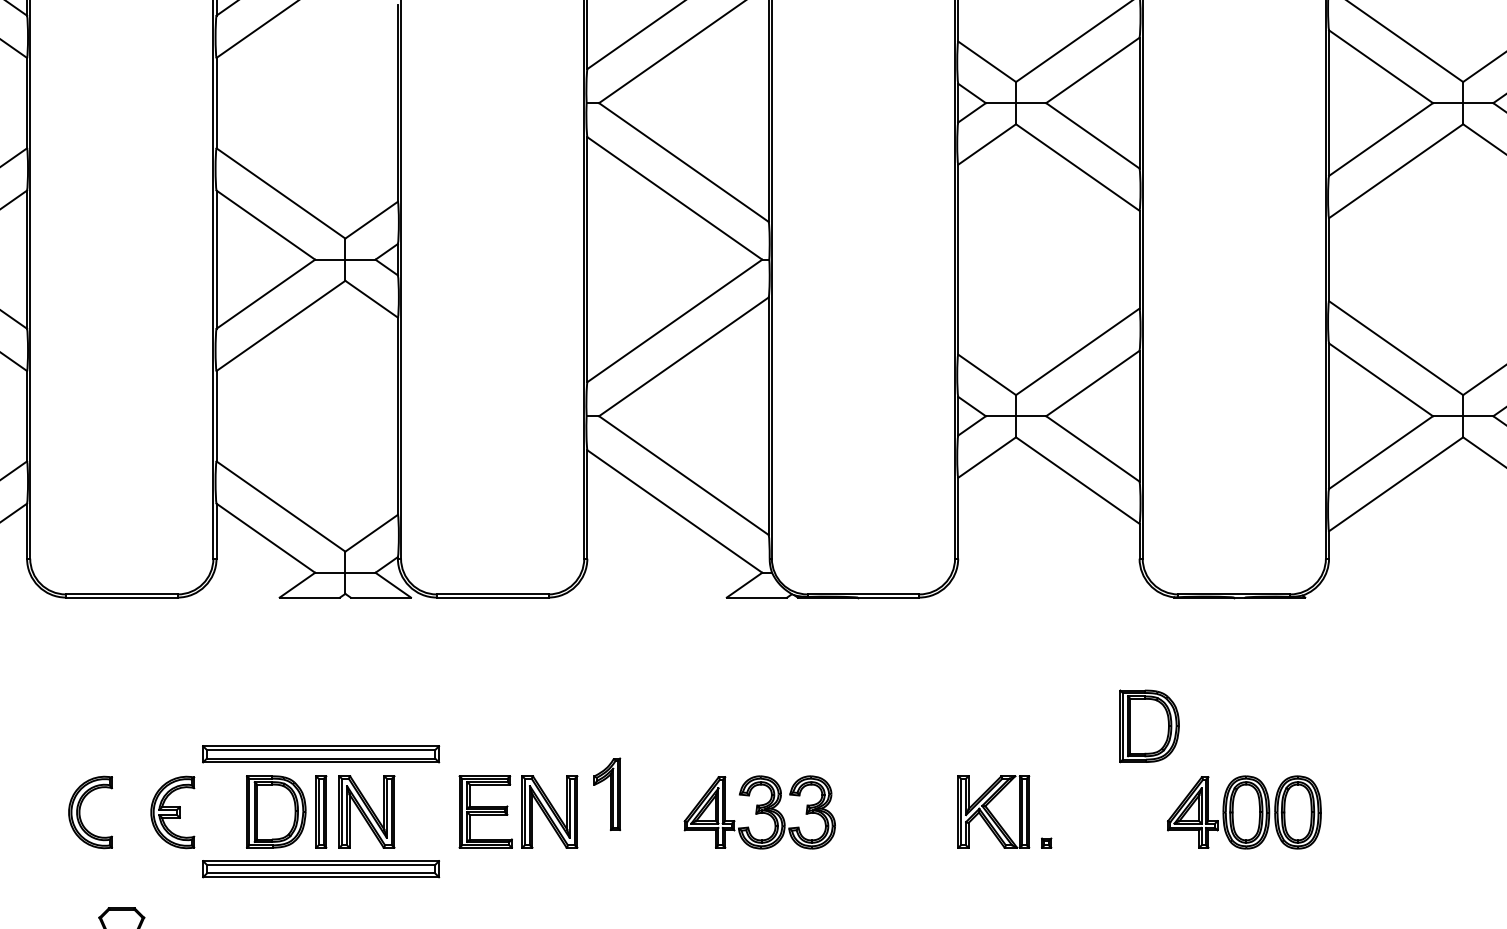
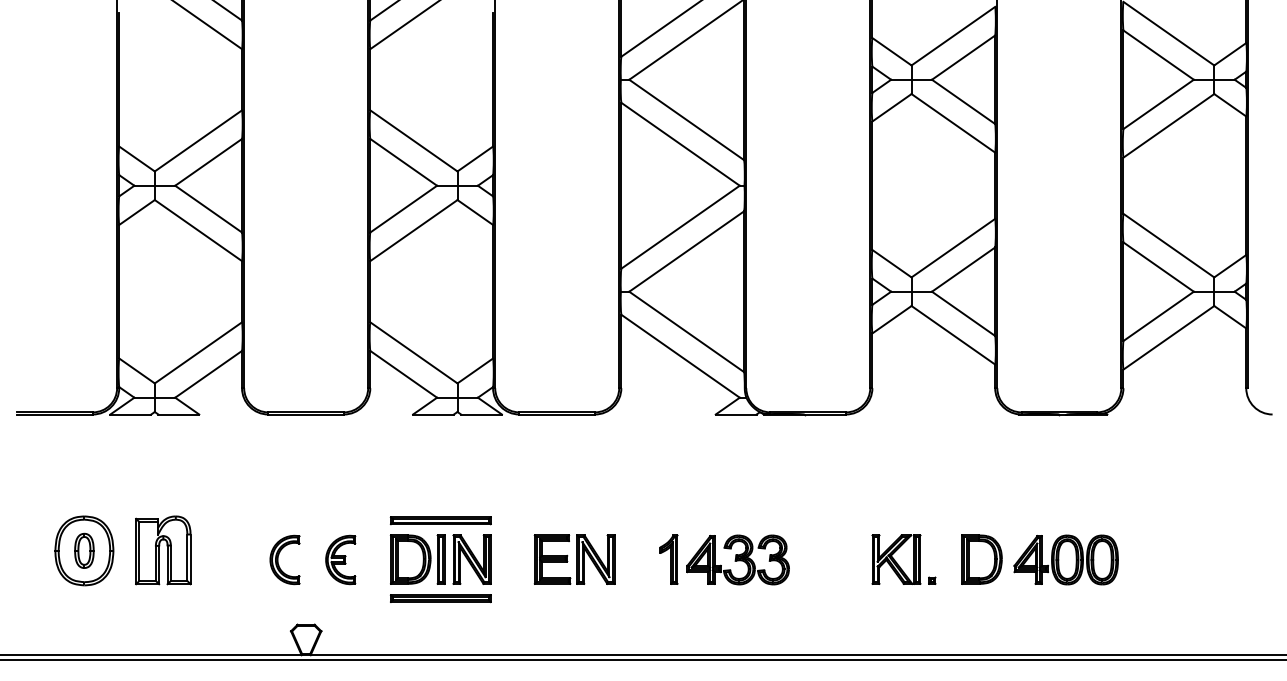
part: (1148, 726) -> (981, 559), moved
part: (320, 754) -> (440, 520), size x0.62
part: (606, 794) -> (668, 559), moved
part: (320, 869) -> (440, 598), size x0.62

